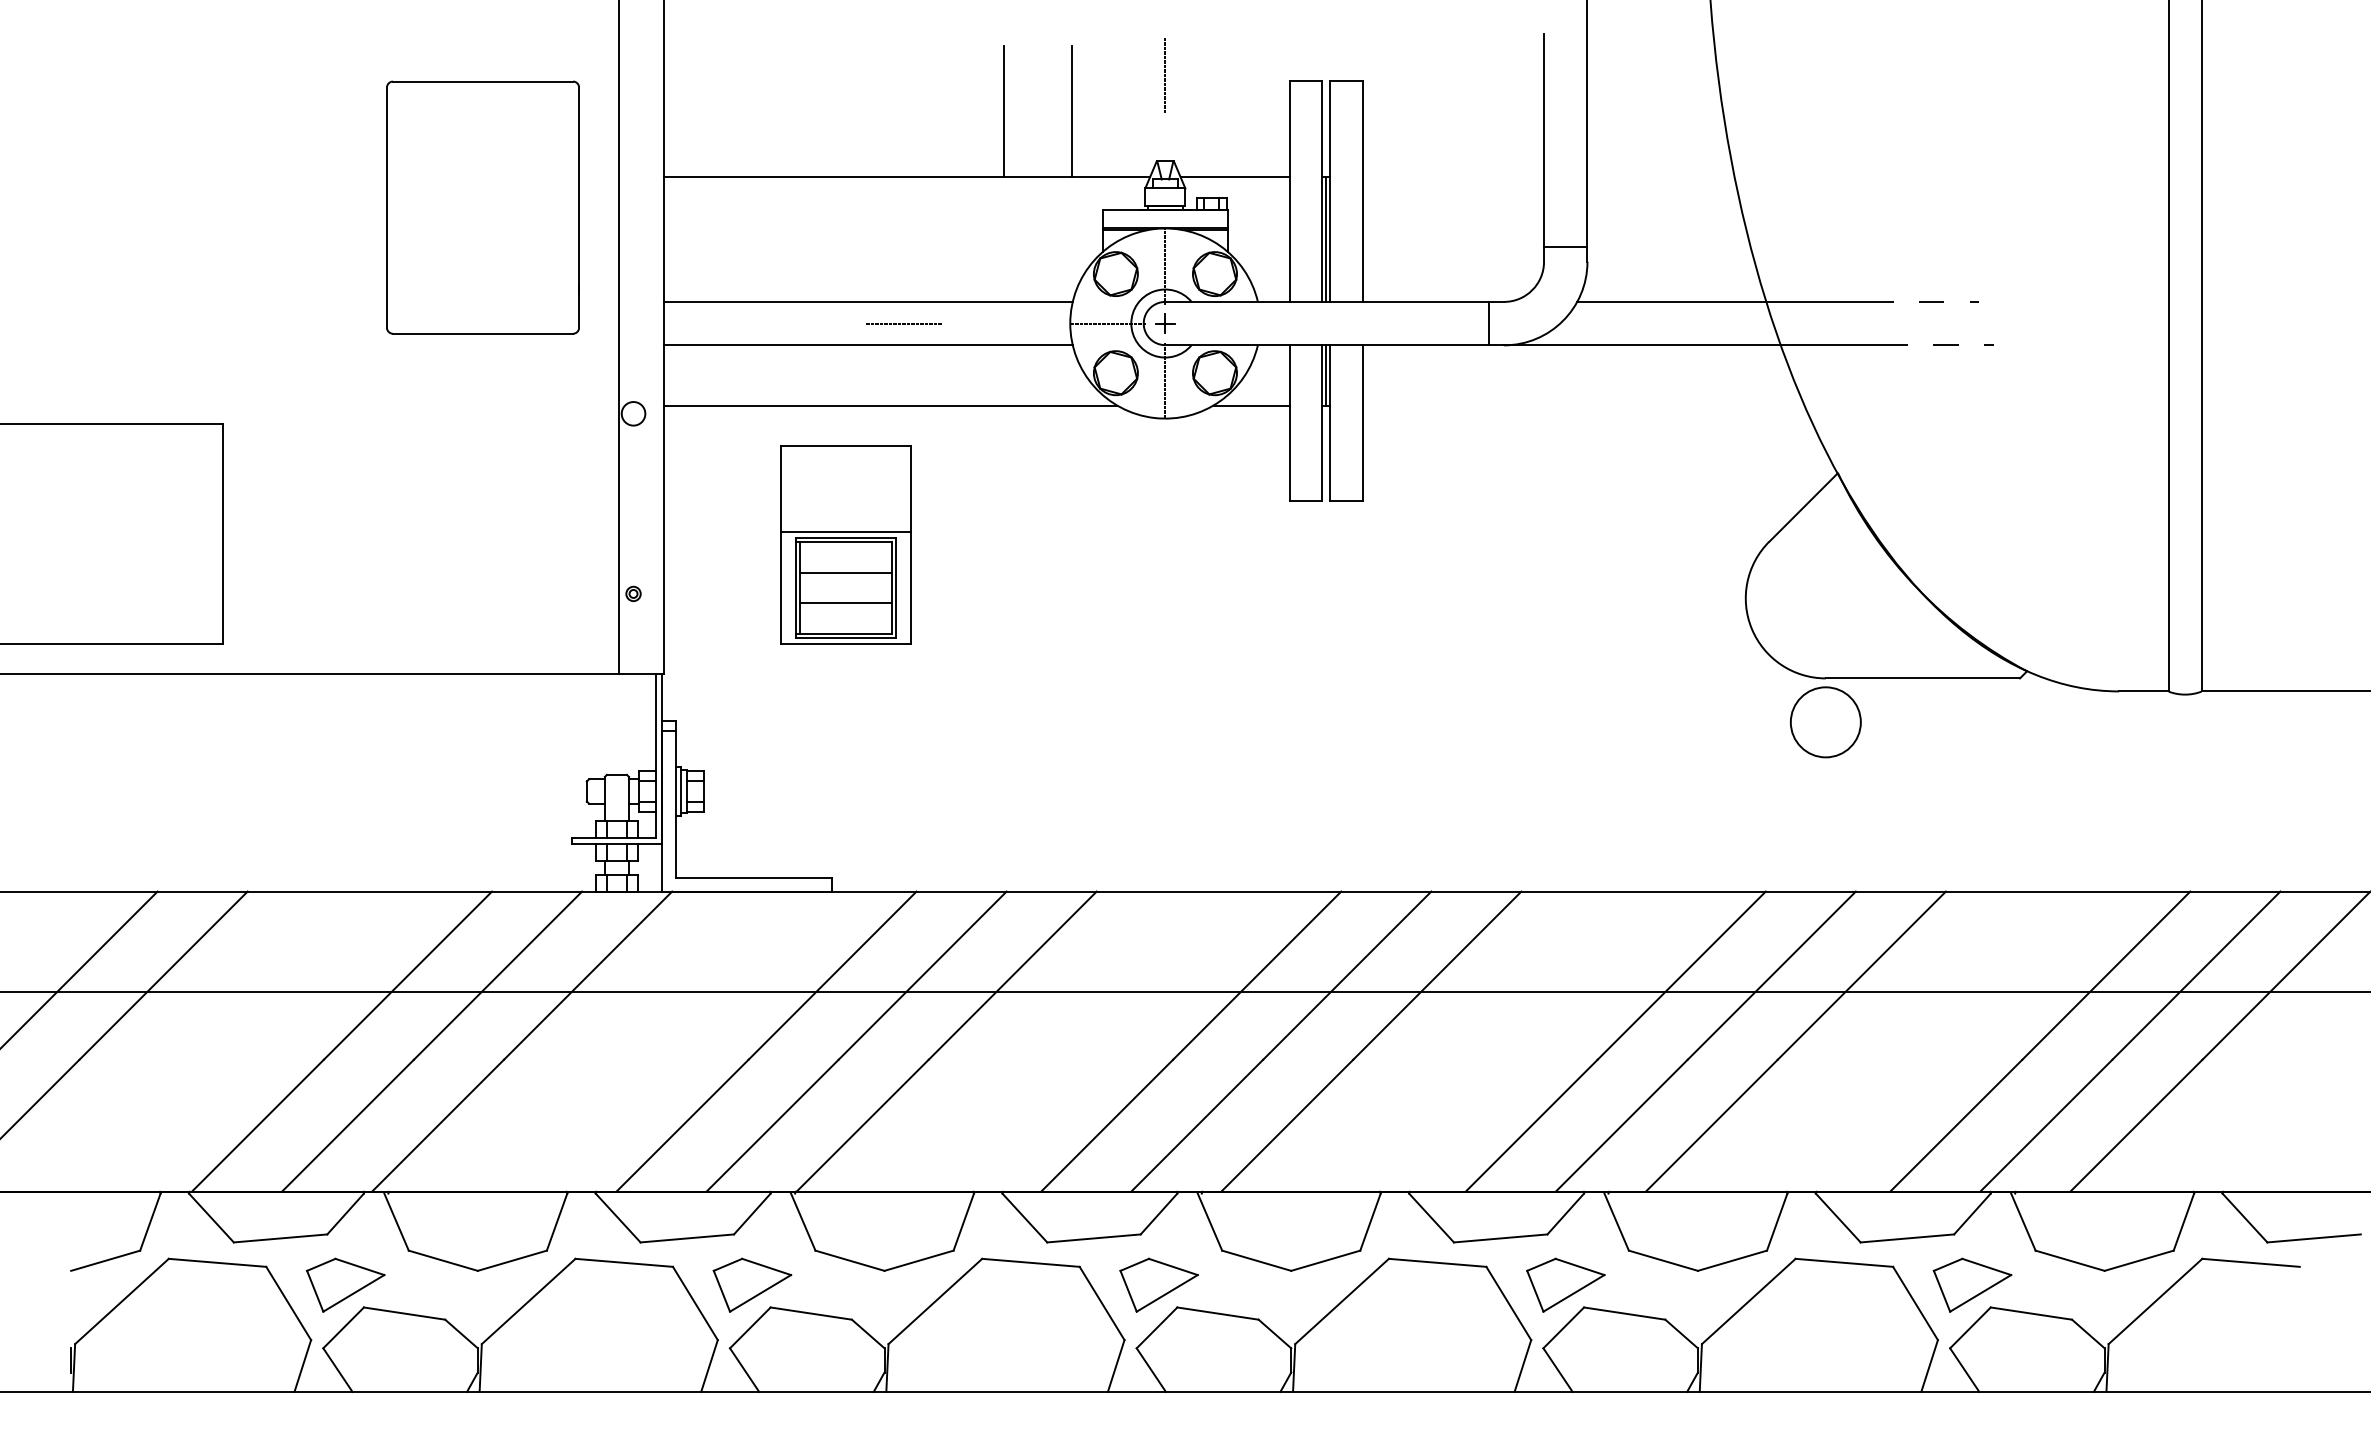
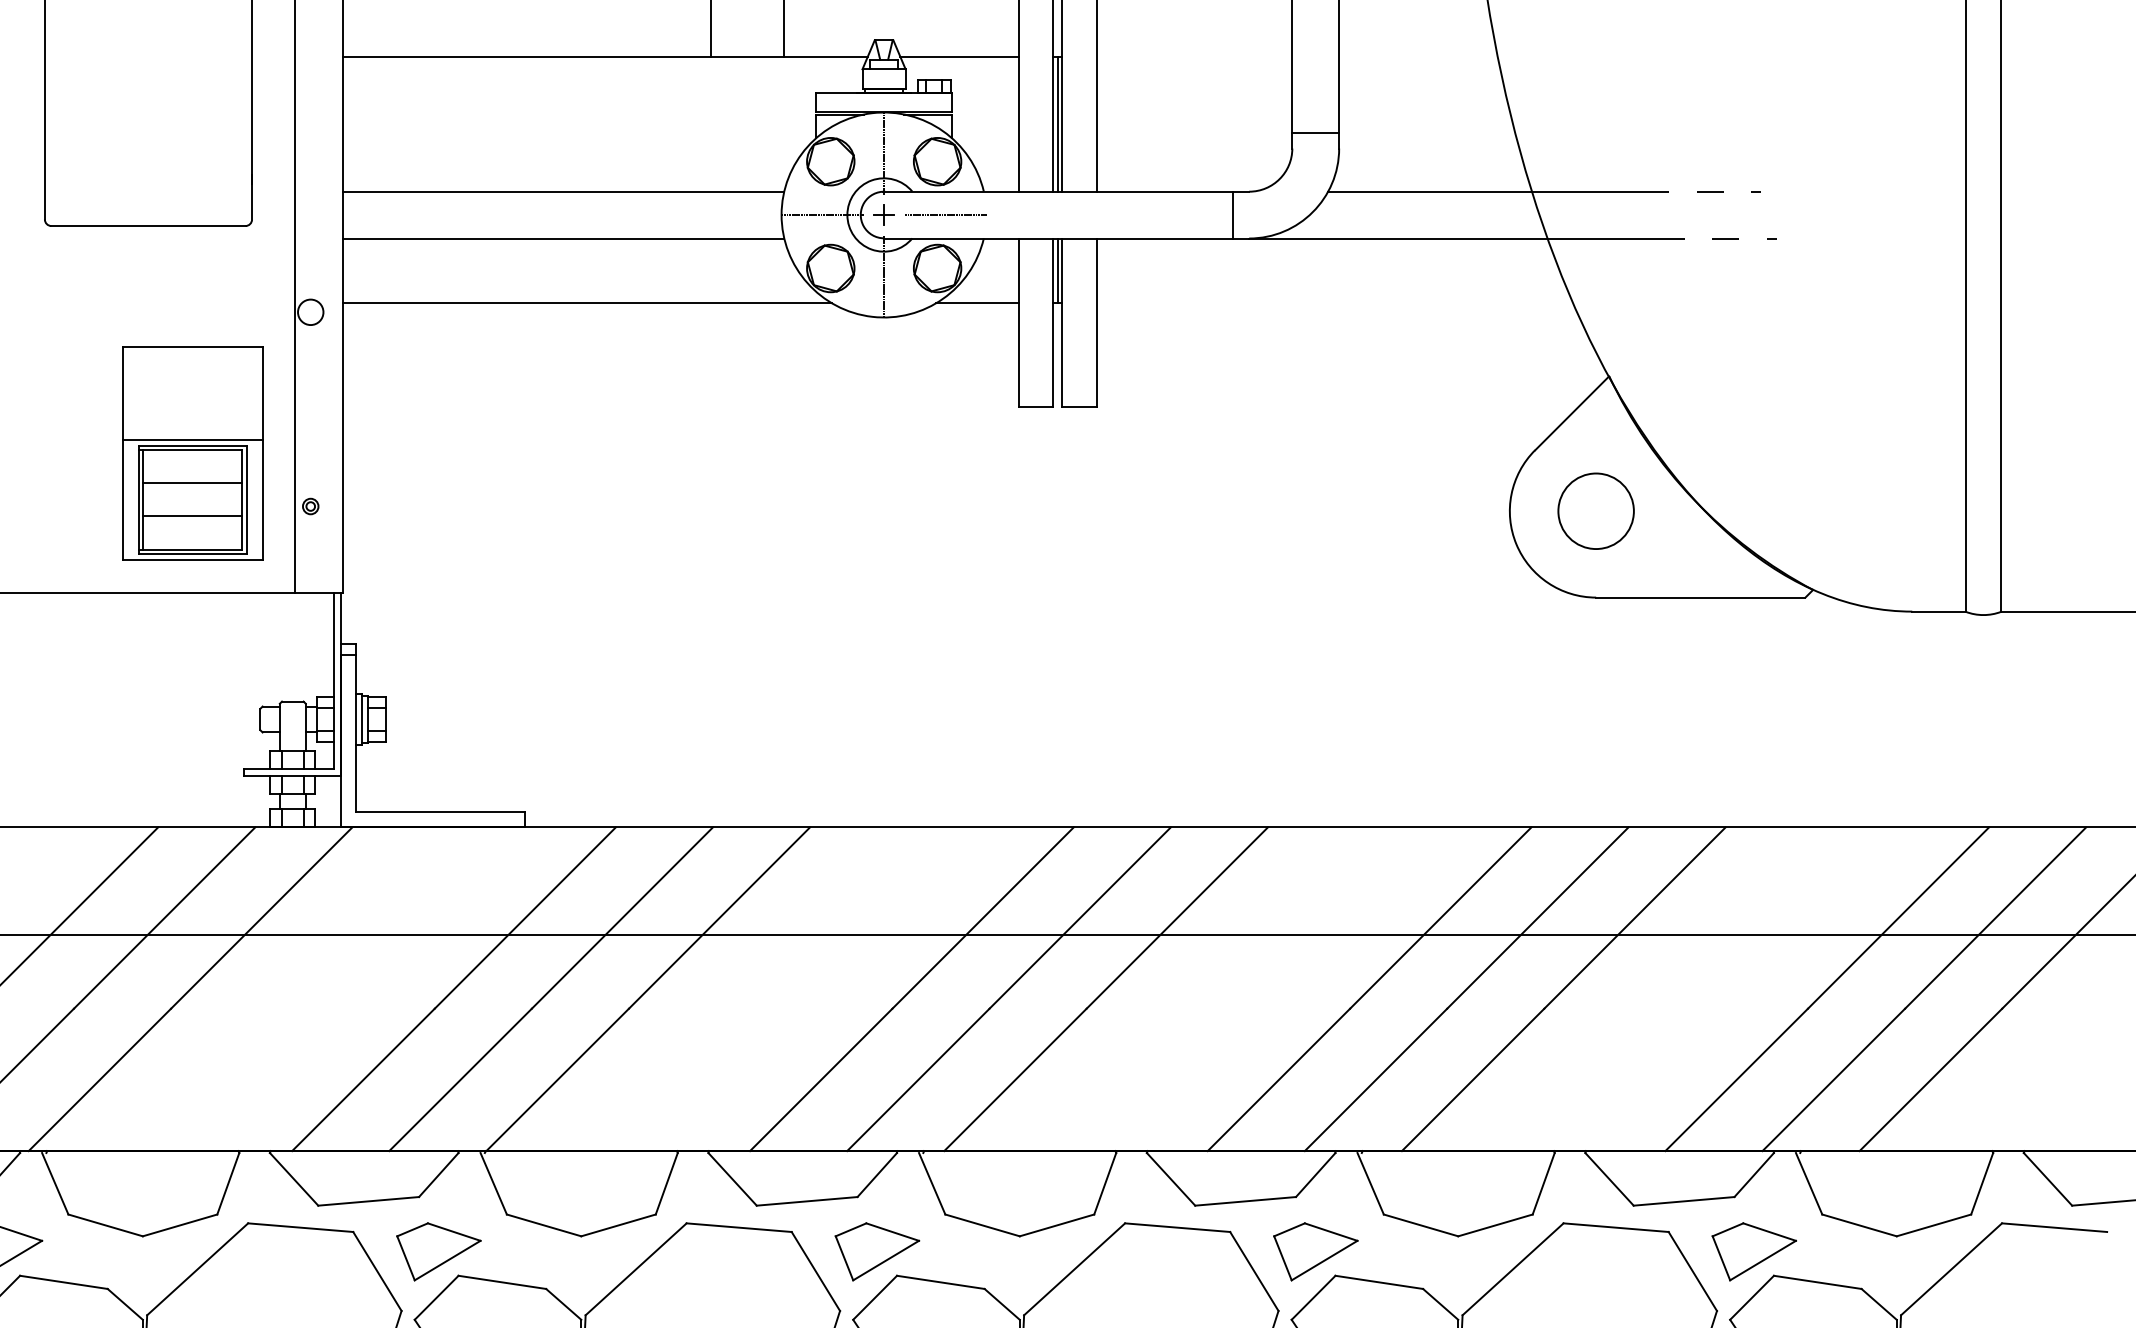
line: (903, 323) -> (945, 214), moved
part: (845, 544) -> (192, 453), moved
circle: (1825, 722) -> (1595, 511), moved

